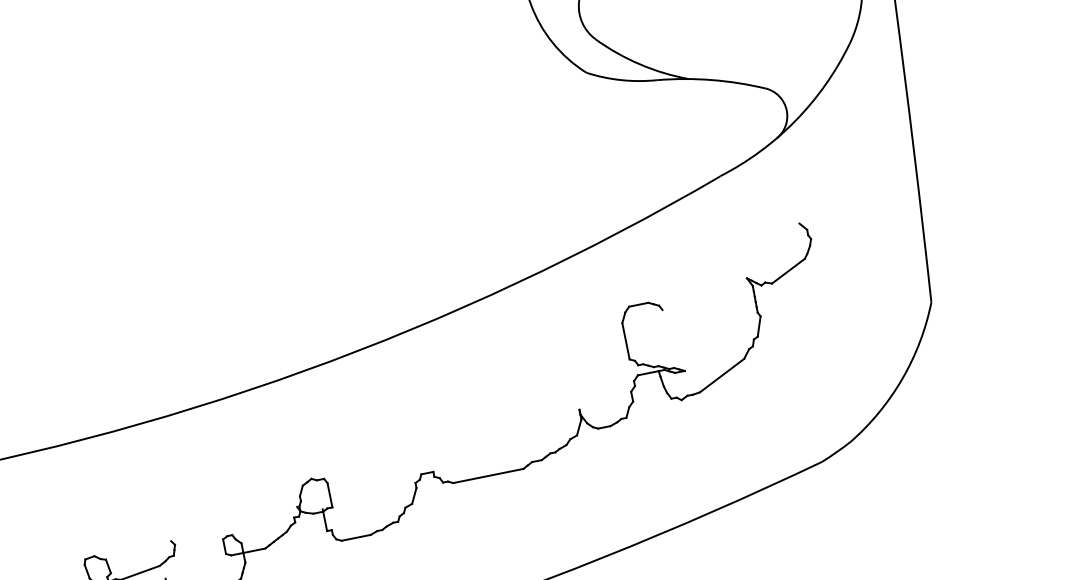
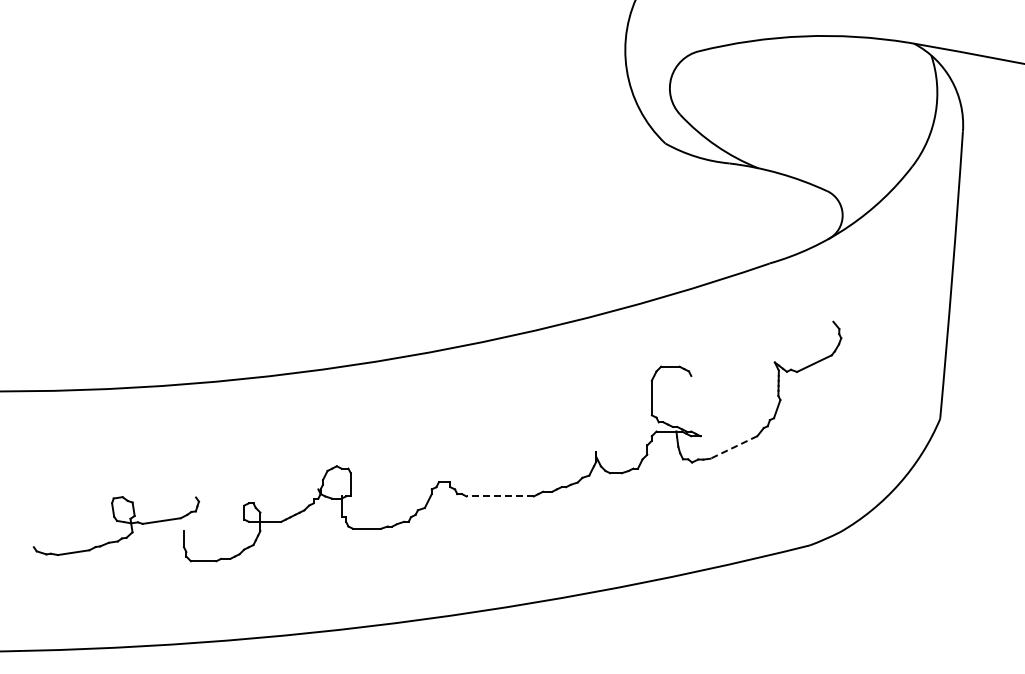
line: (721, 375) -> (733, 447), solid -> dashed
line: (488, 475) -> (500, 496), solid -> dashed

